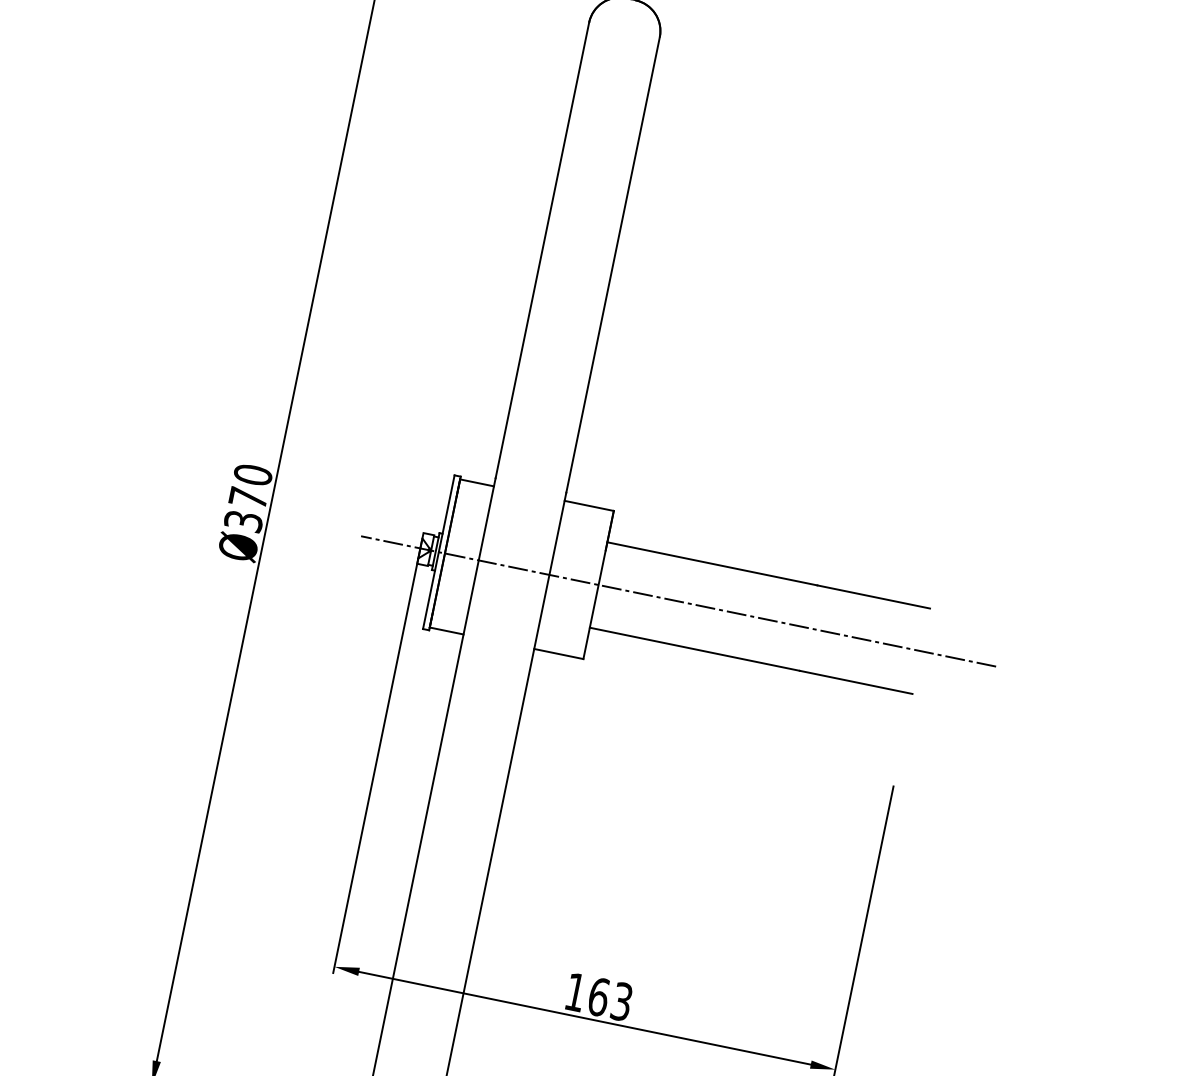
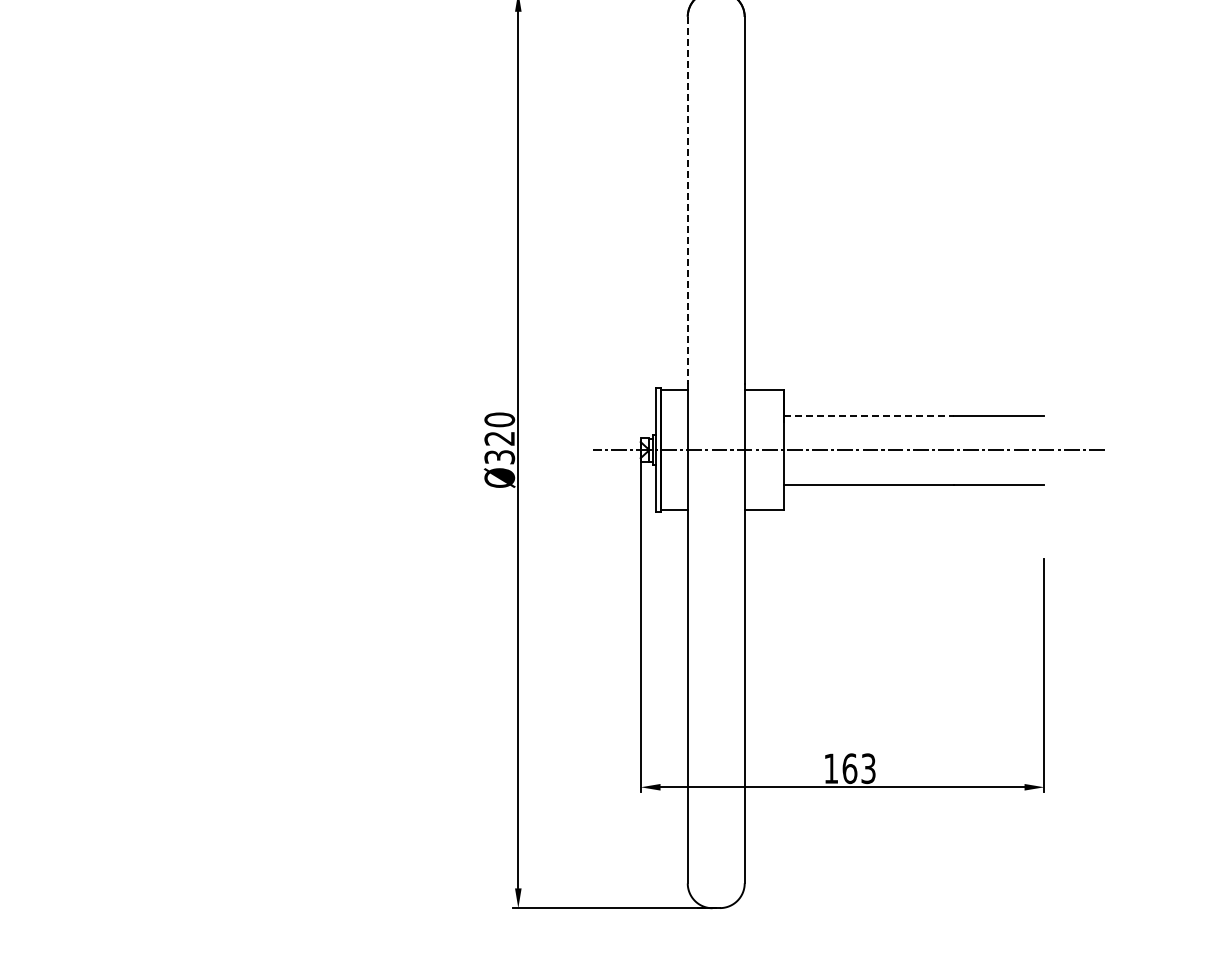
line: (542, 250) -> (687, 200), solid -> dashed
text: (248, 498) -> (499, 438), Ø370 -> Ø320
line: (711, 563) -> (868, 415), solid -> dashed

